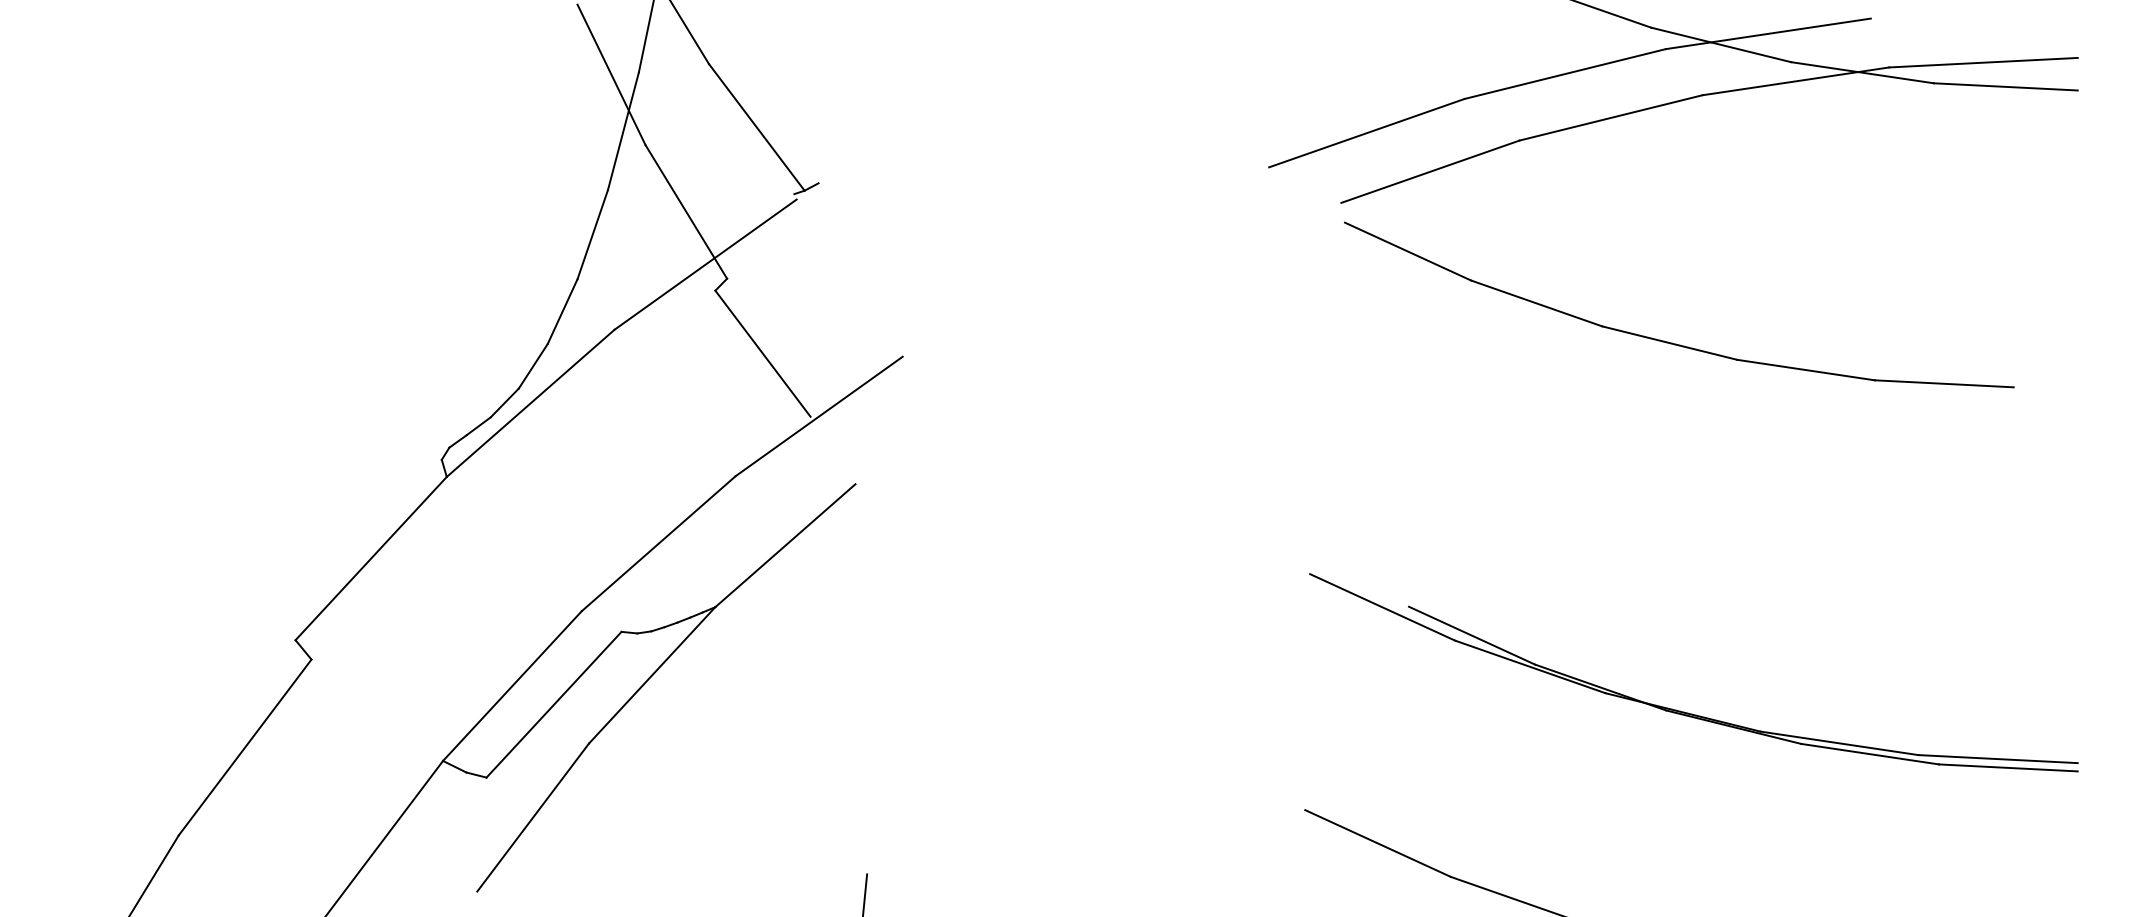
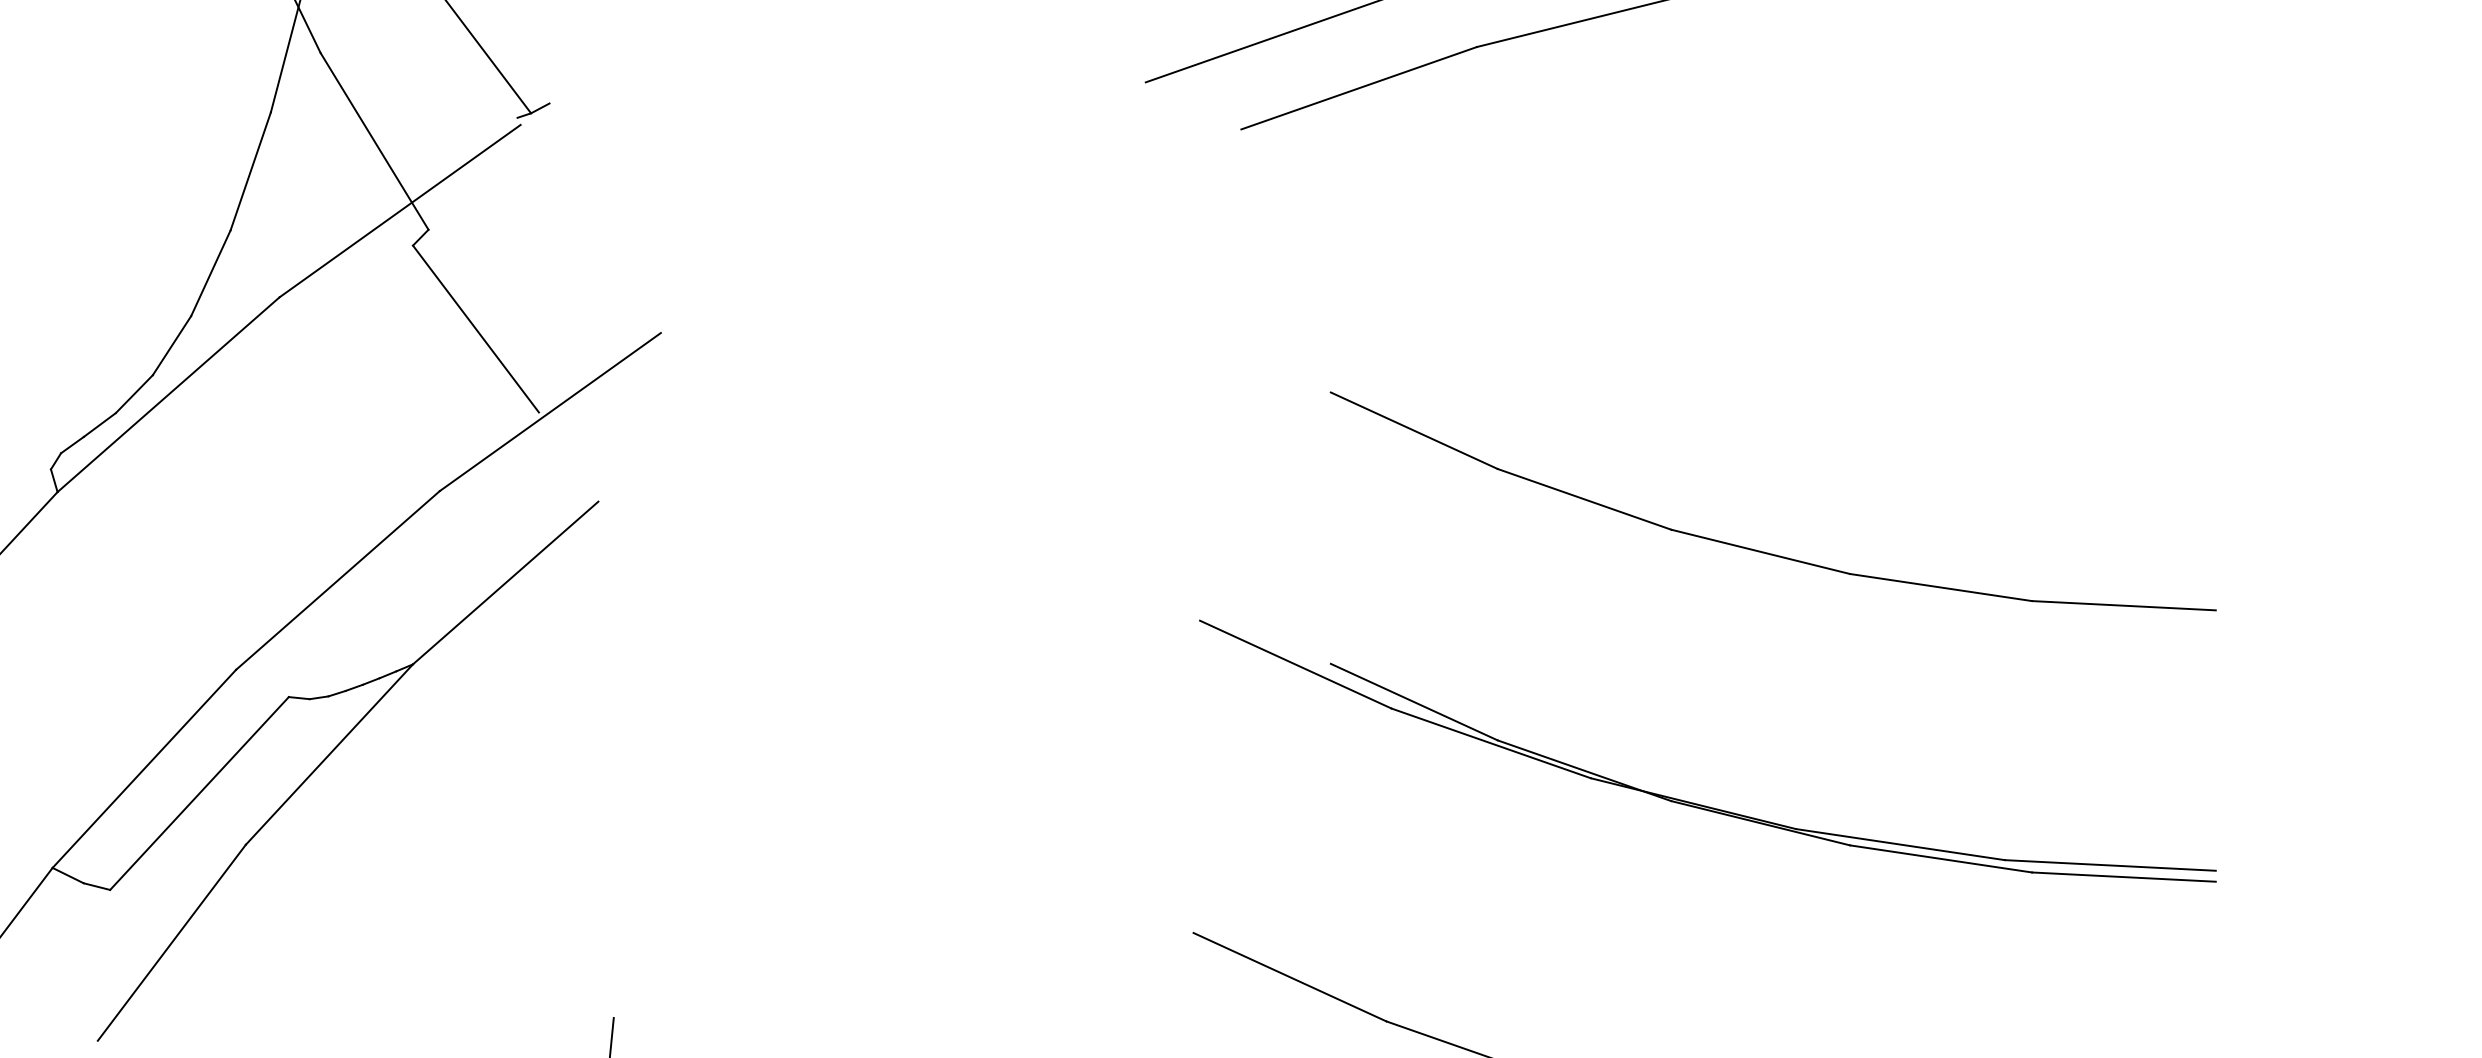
part: (1668, 341) -> (1758, 549), moved

